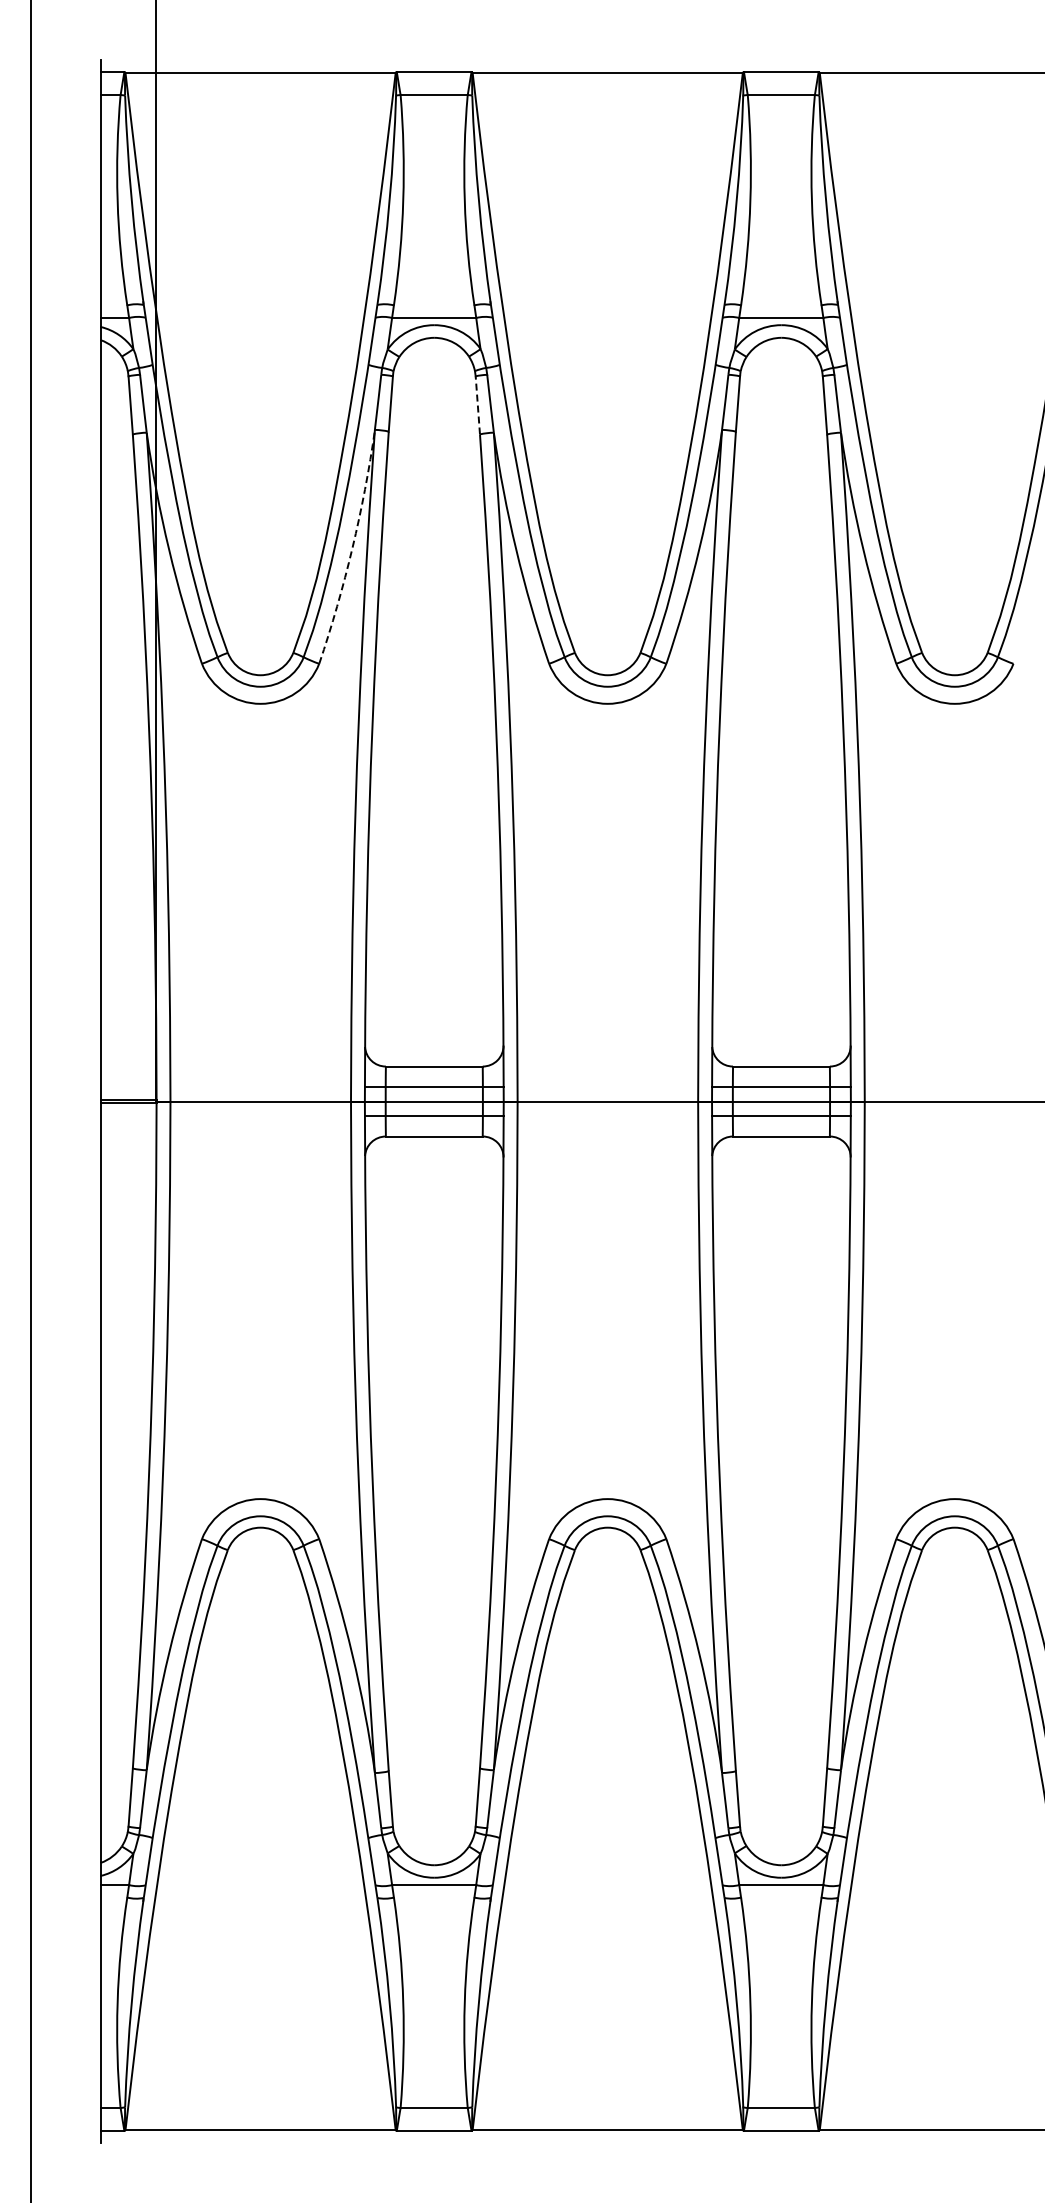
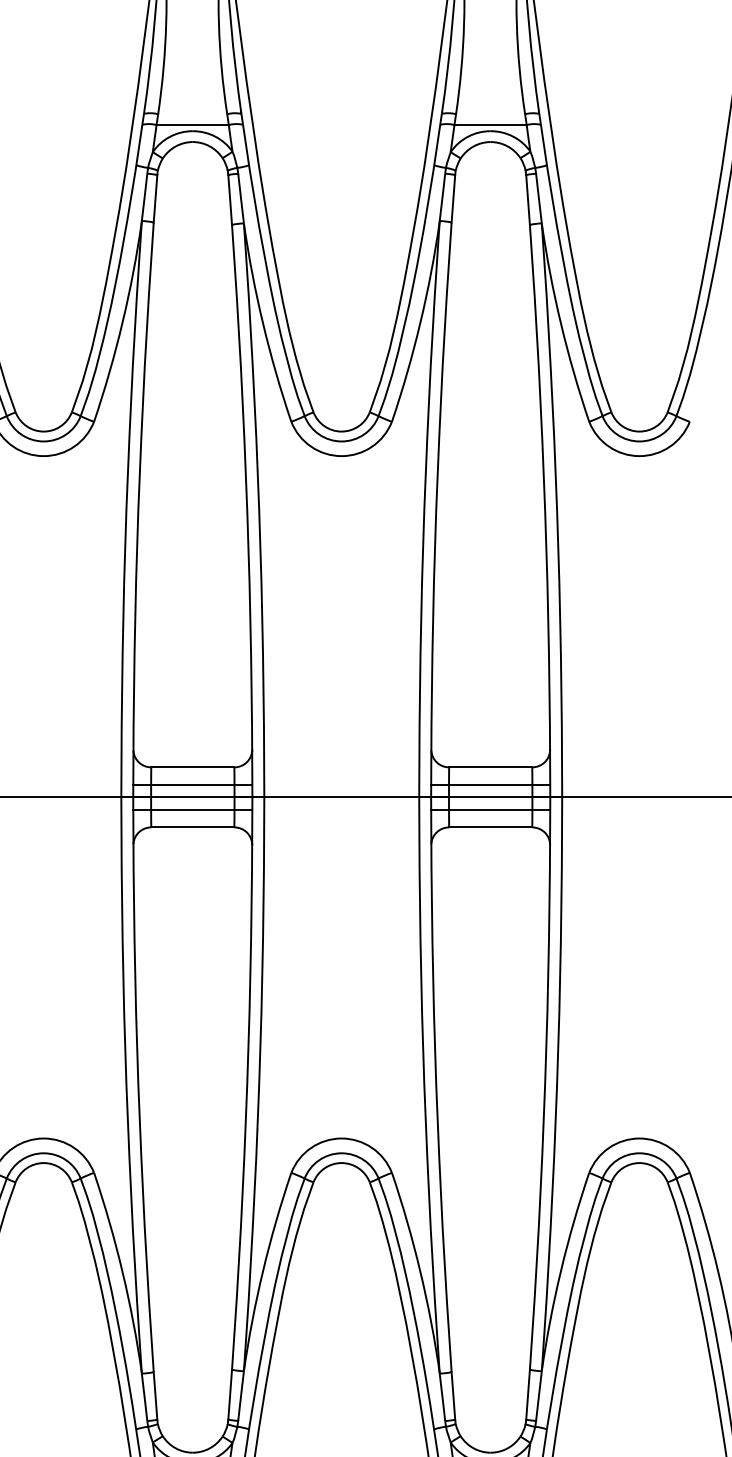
line: (477, 404) -> (229, 199), dashed -> solid
arc: (352, 548) -> (122, 322), dashed -> solid

